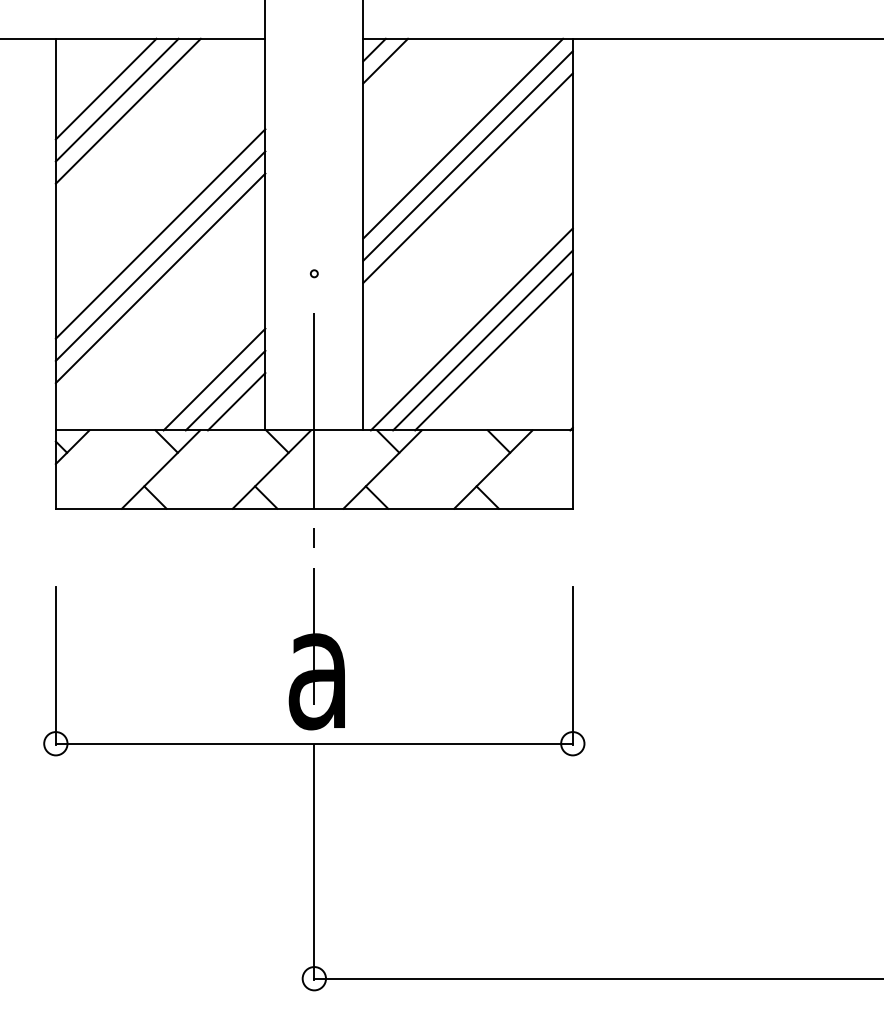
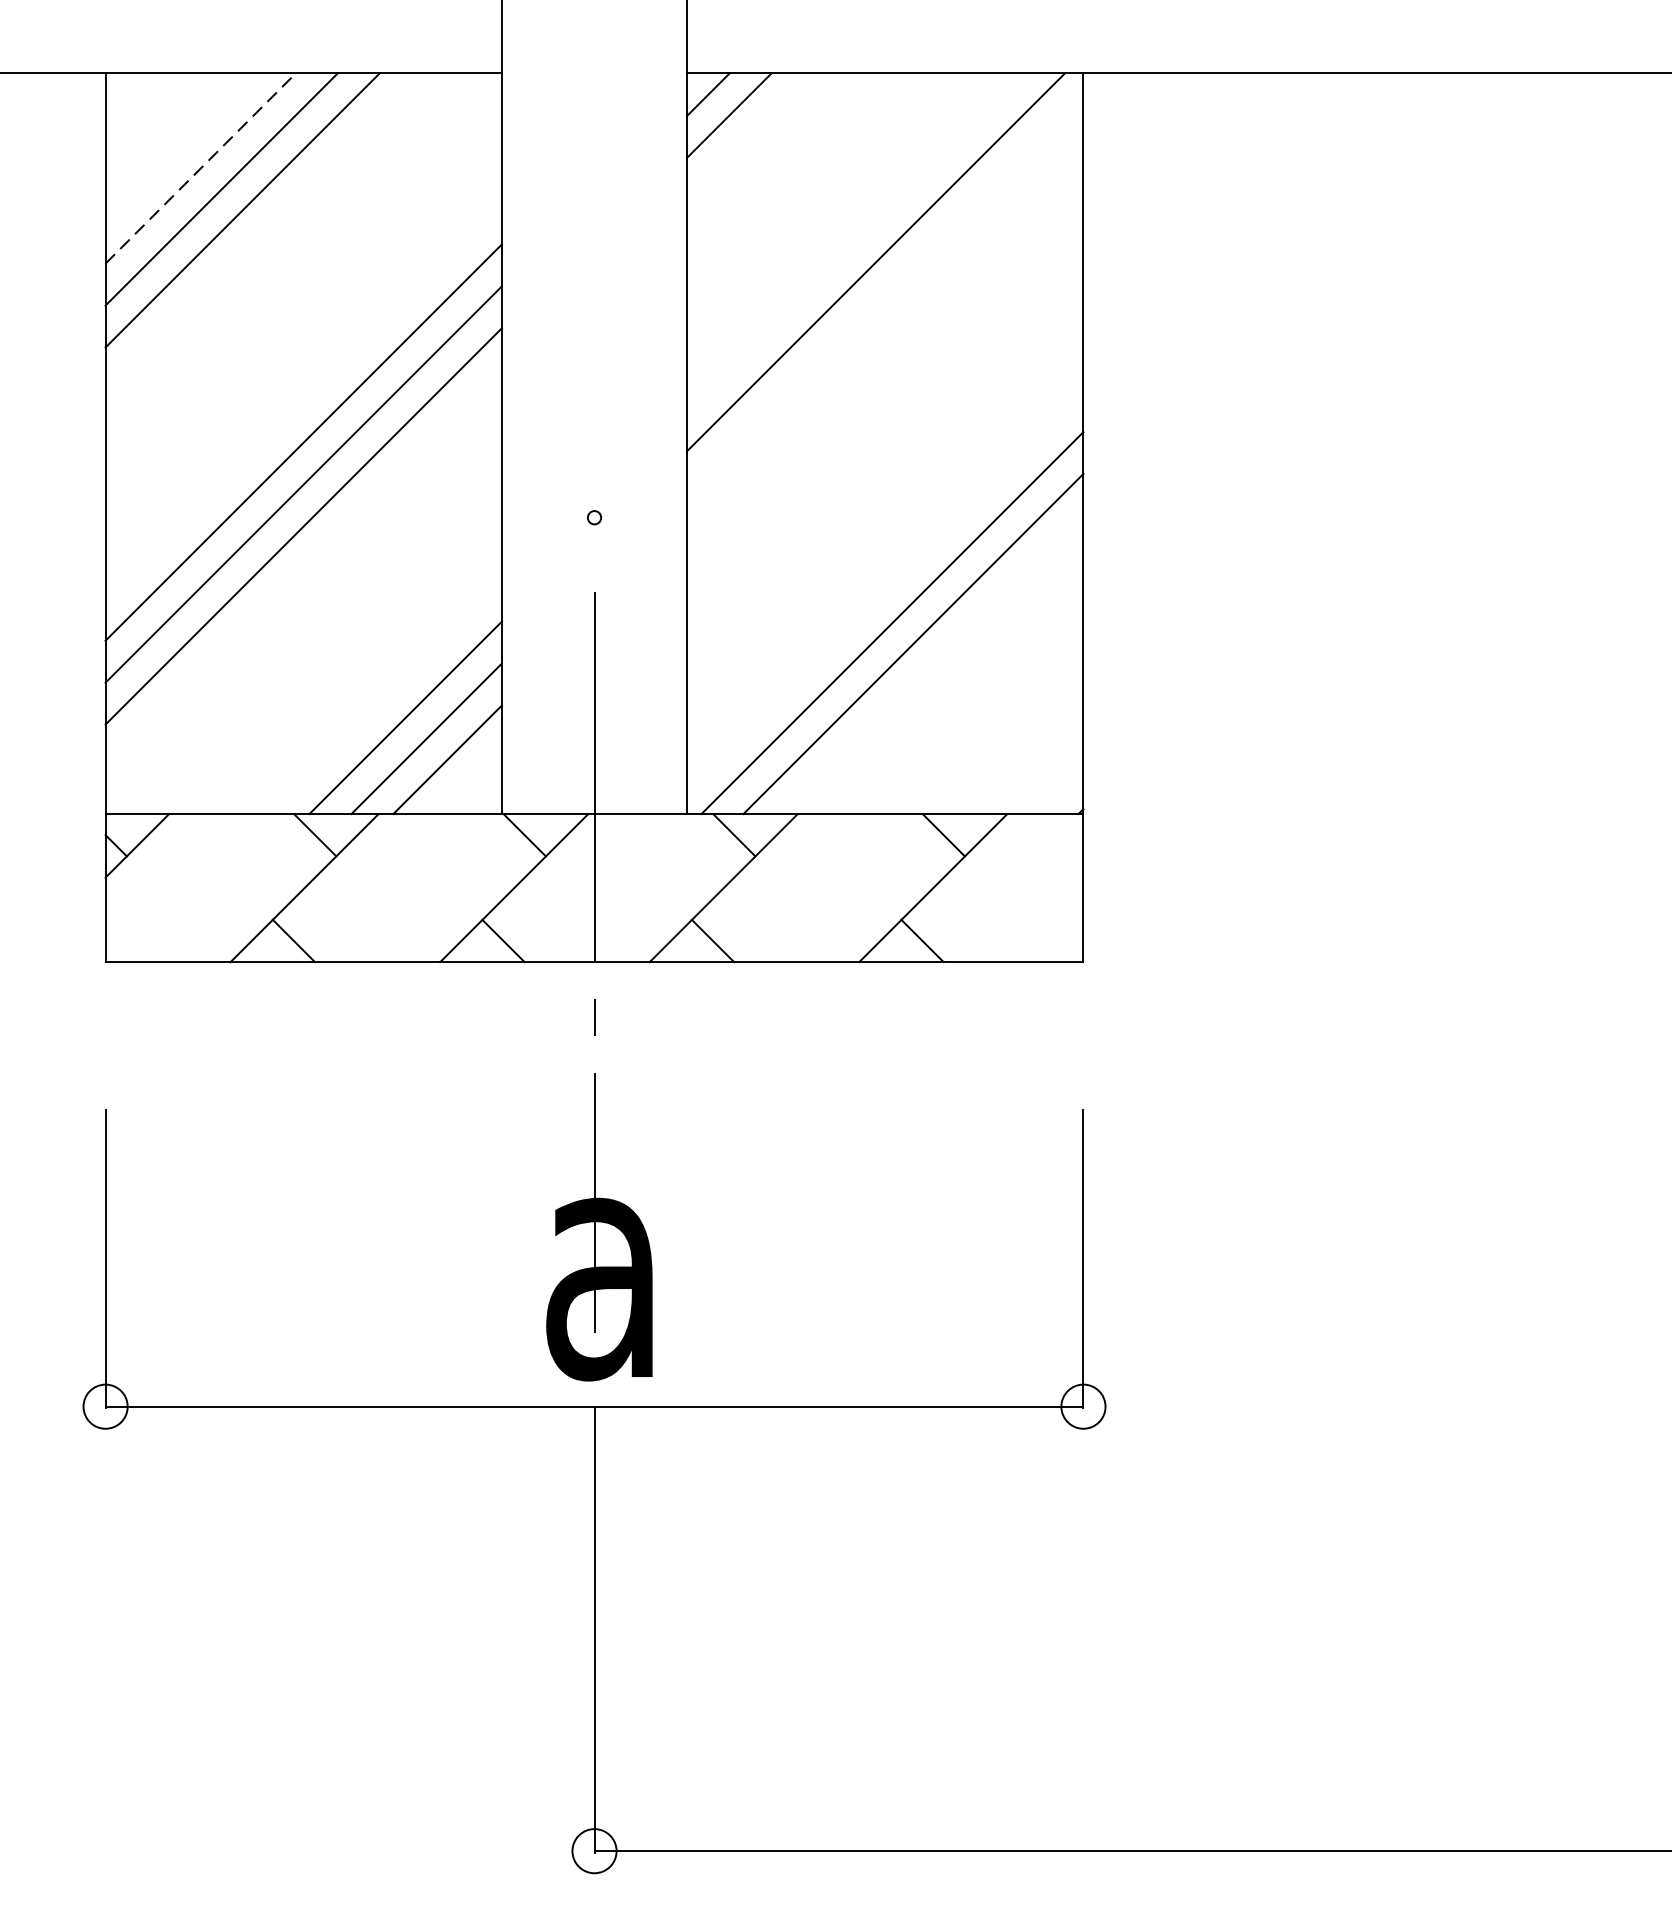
line: (106, 88) -> (201, 167), solid -> dashed
line: (467, 155) -> (884, 293), removed
line: (467, 177) -> (884, 335), removed
line: (493, 351) -> (933, 664), removed

